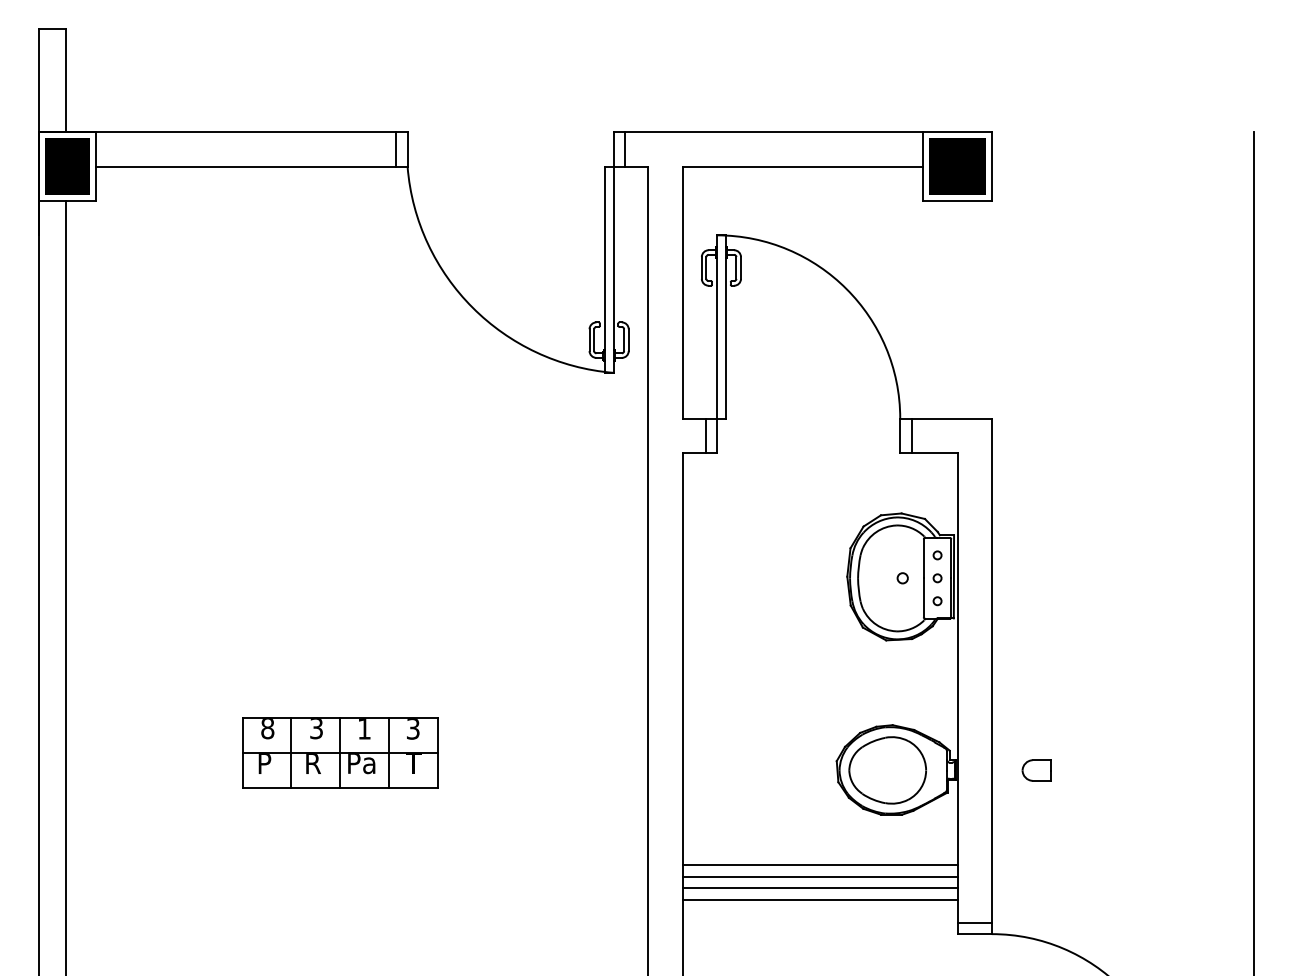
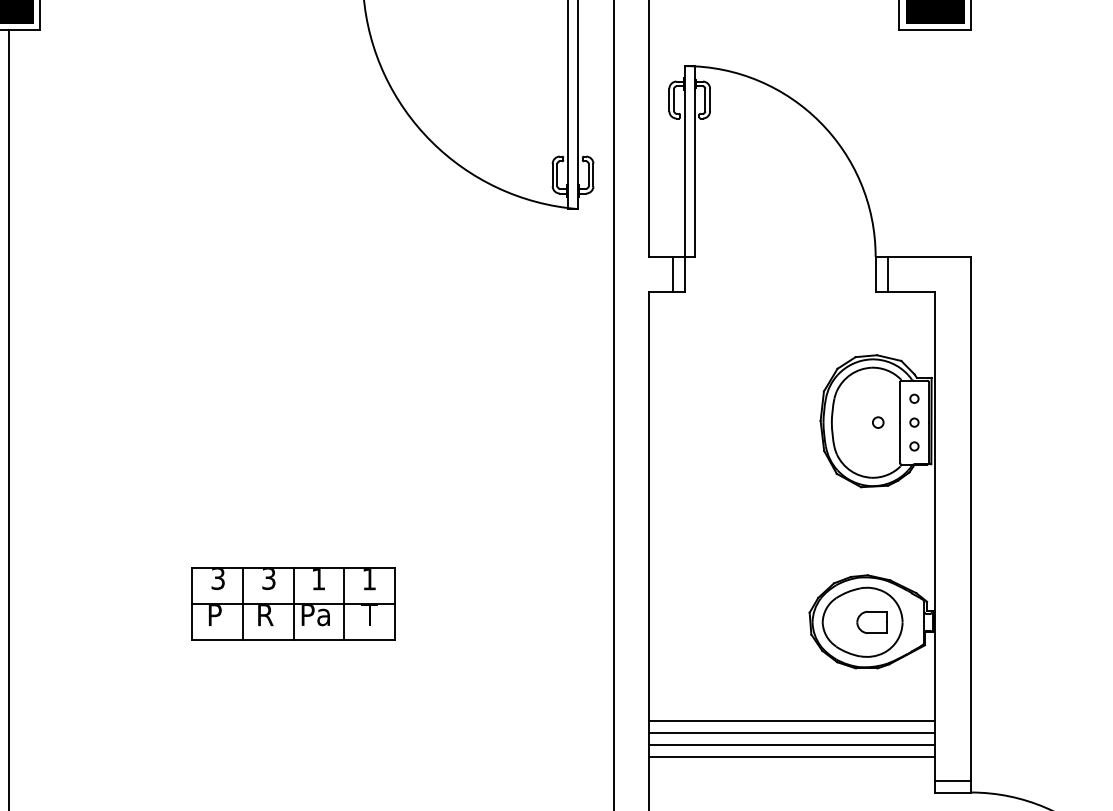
text: (267, 729) -> (217, 579), 8 -> 3
text: (413, 729) -> (369, 579), 3 -> 1
part: (1036, 770) -> (871, 622), moved

